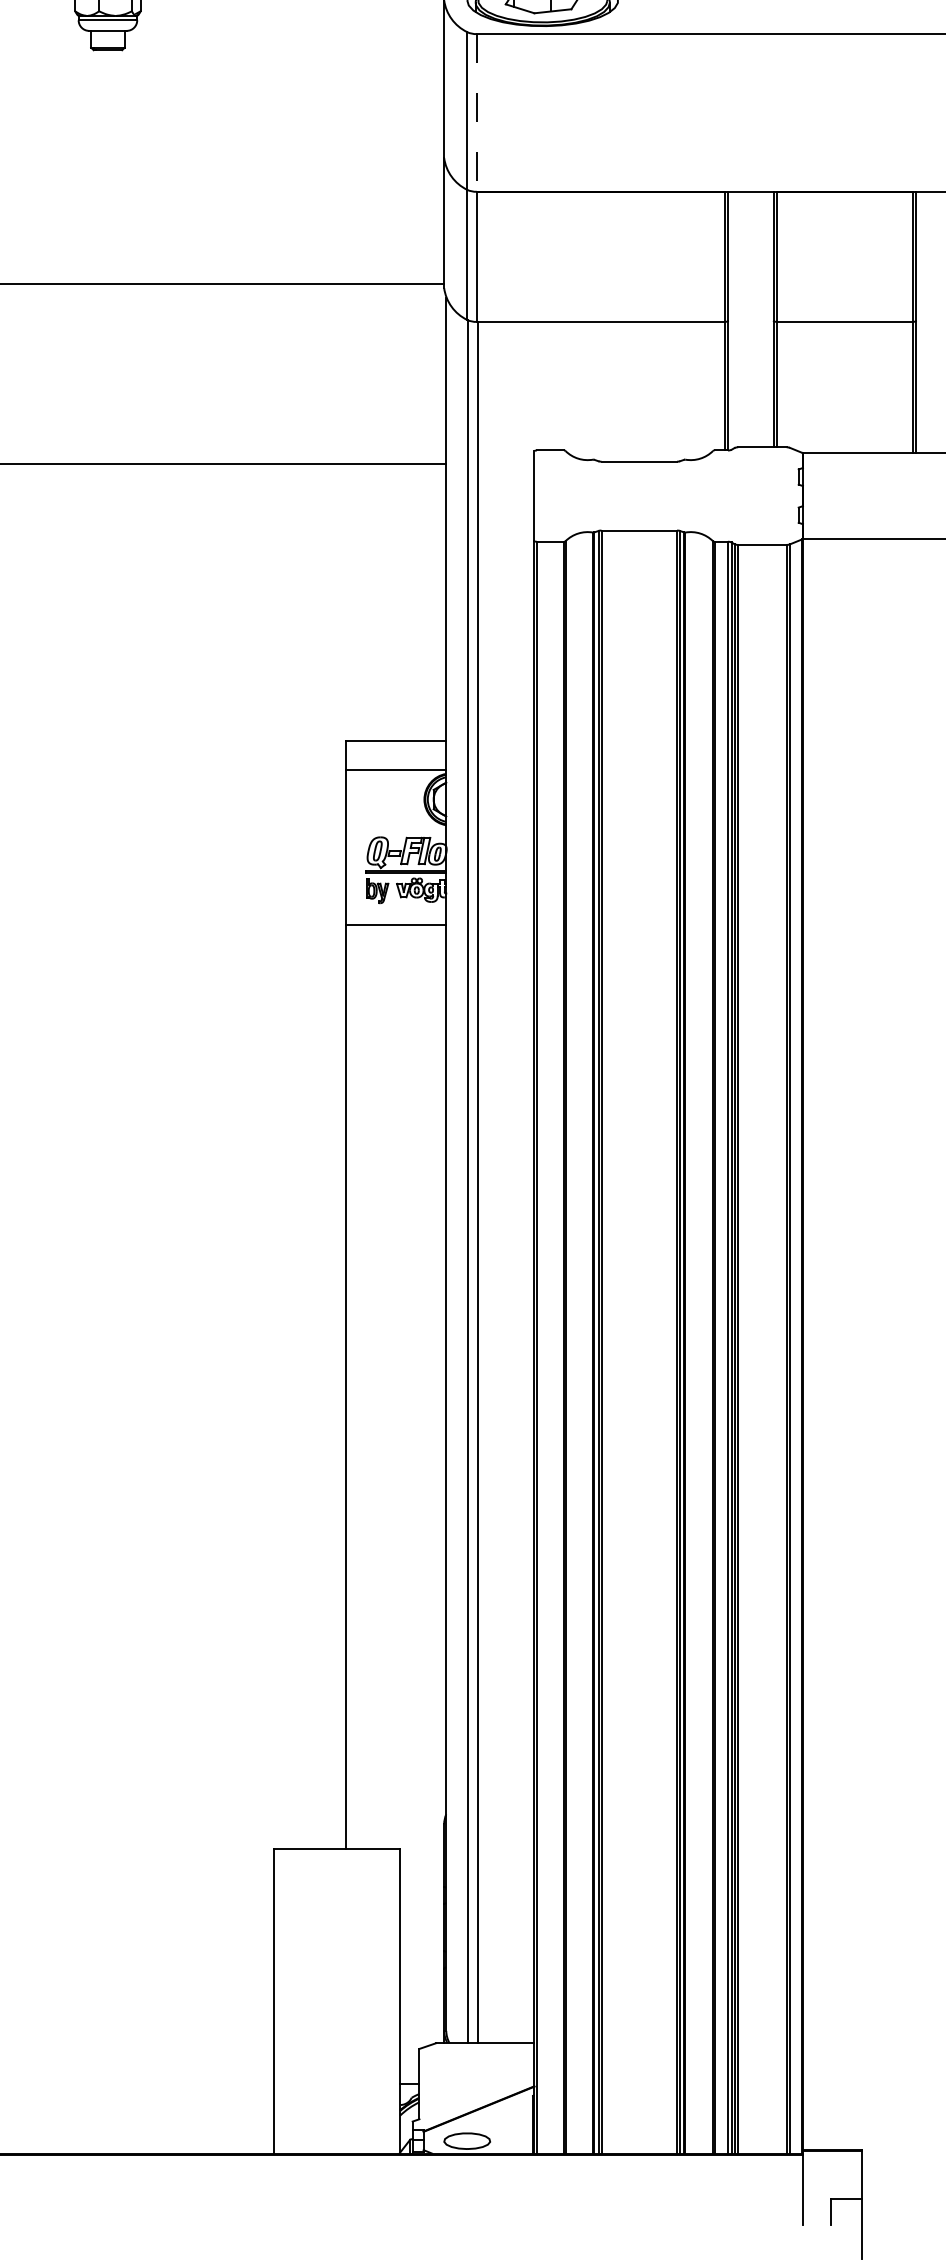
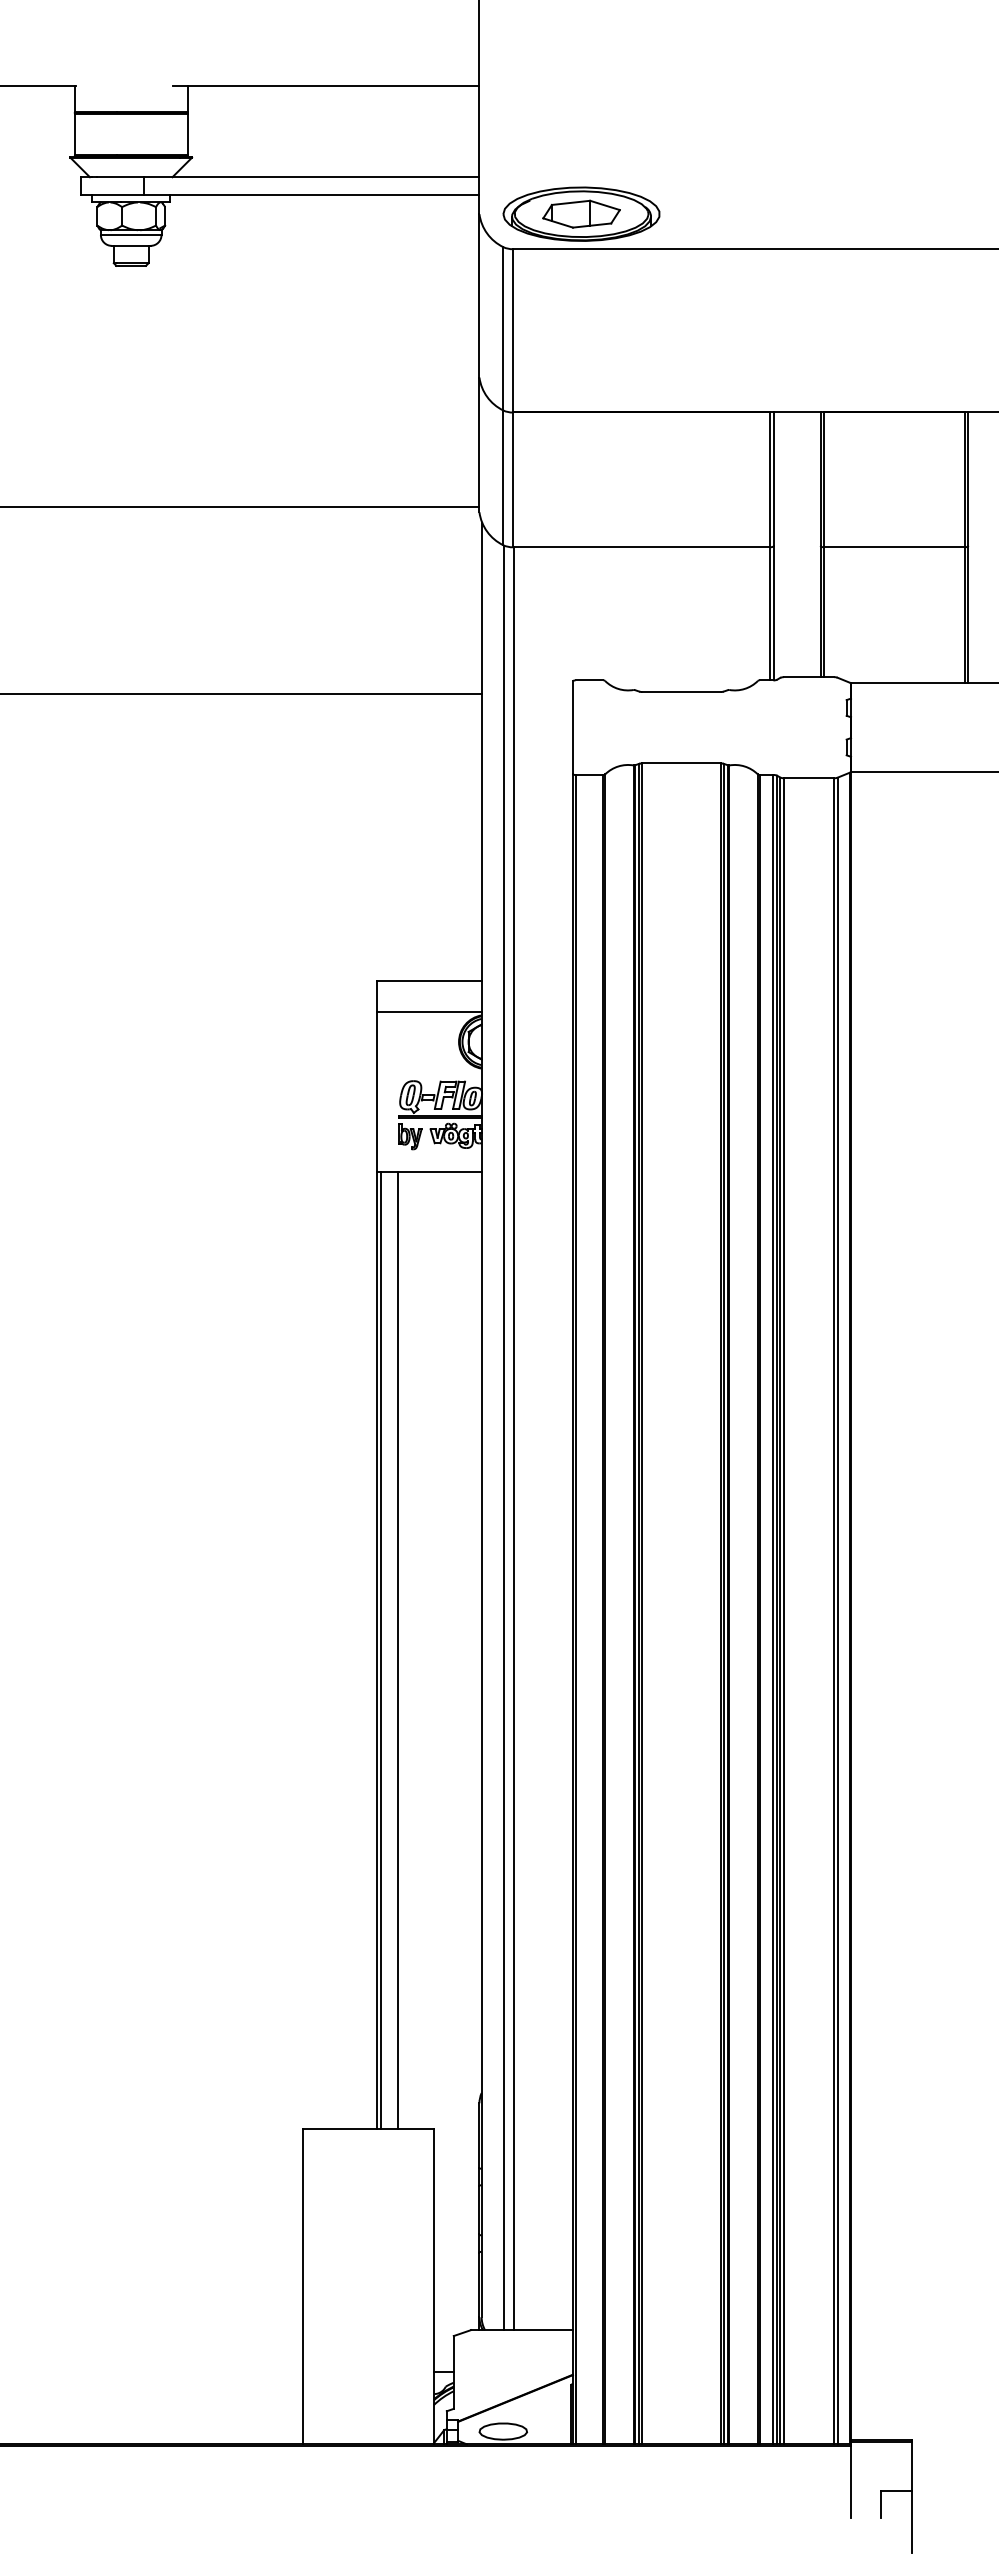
line: (477, 112) -> (513, 330), dashed -> solid
line: (348, 1387) -> (380, 1650), added
line: (366, 1387) -> (398, 1650), added

